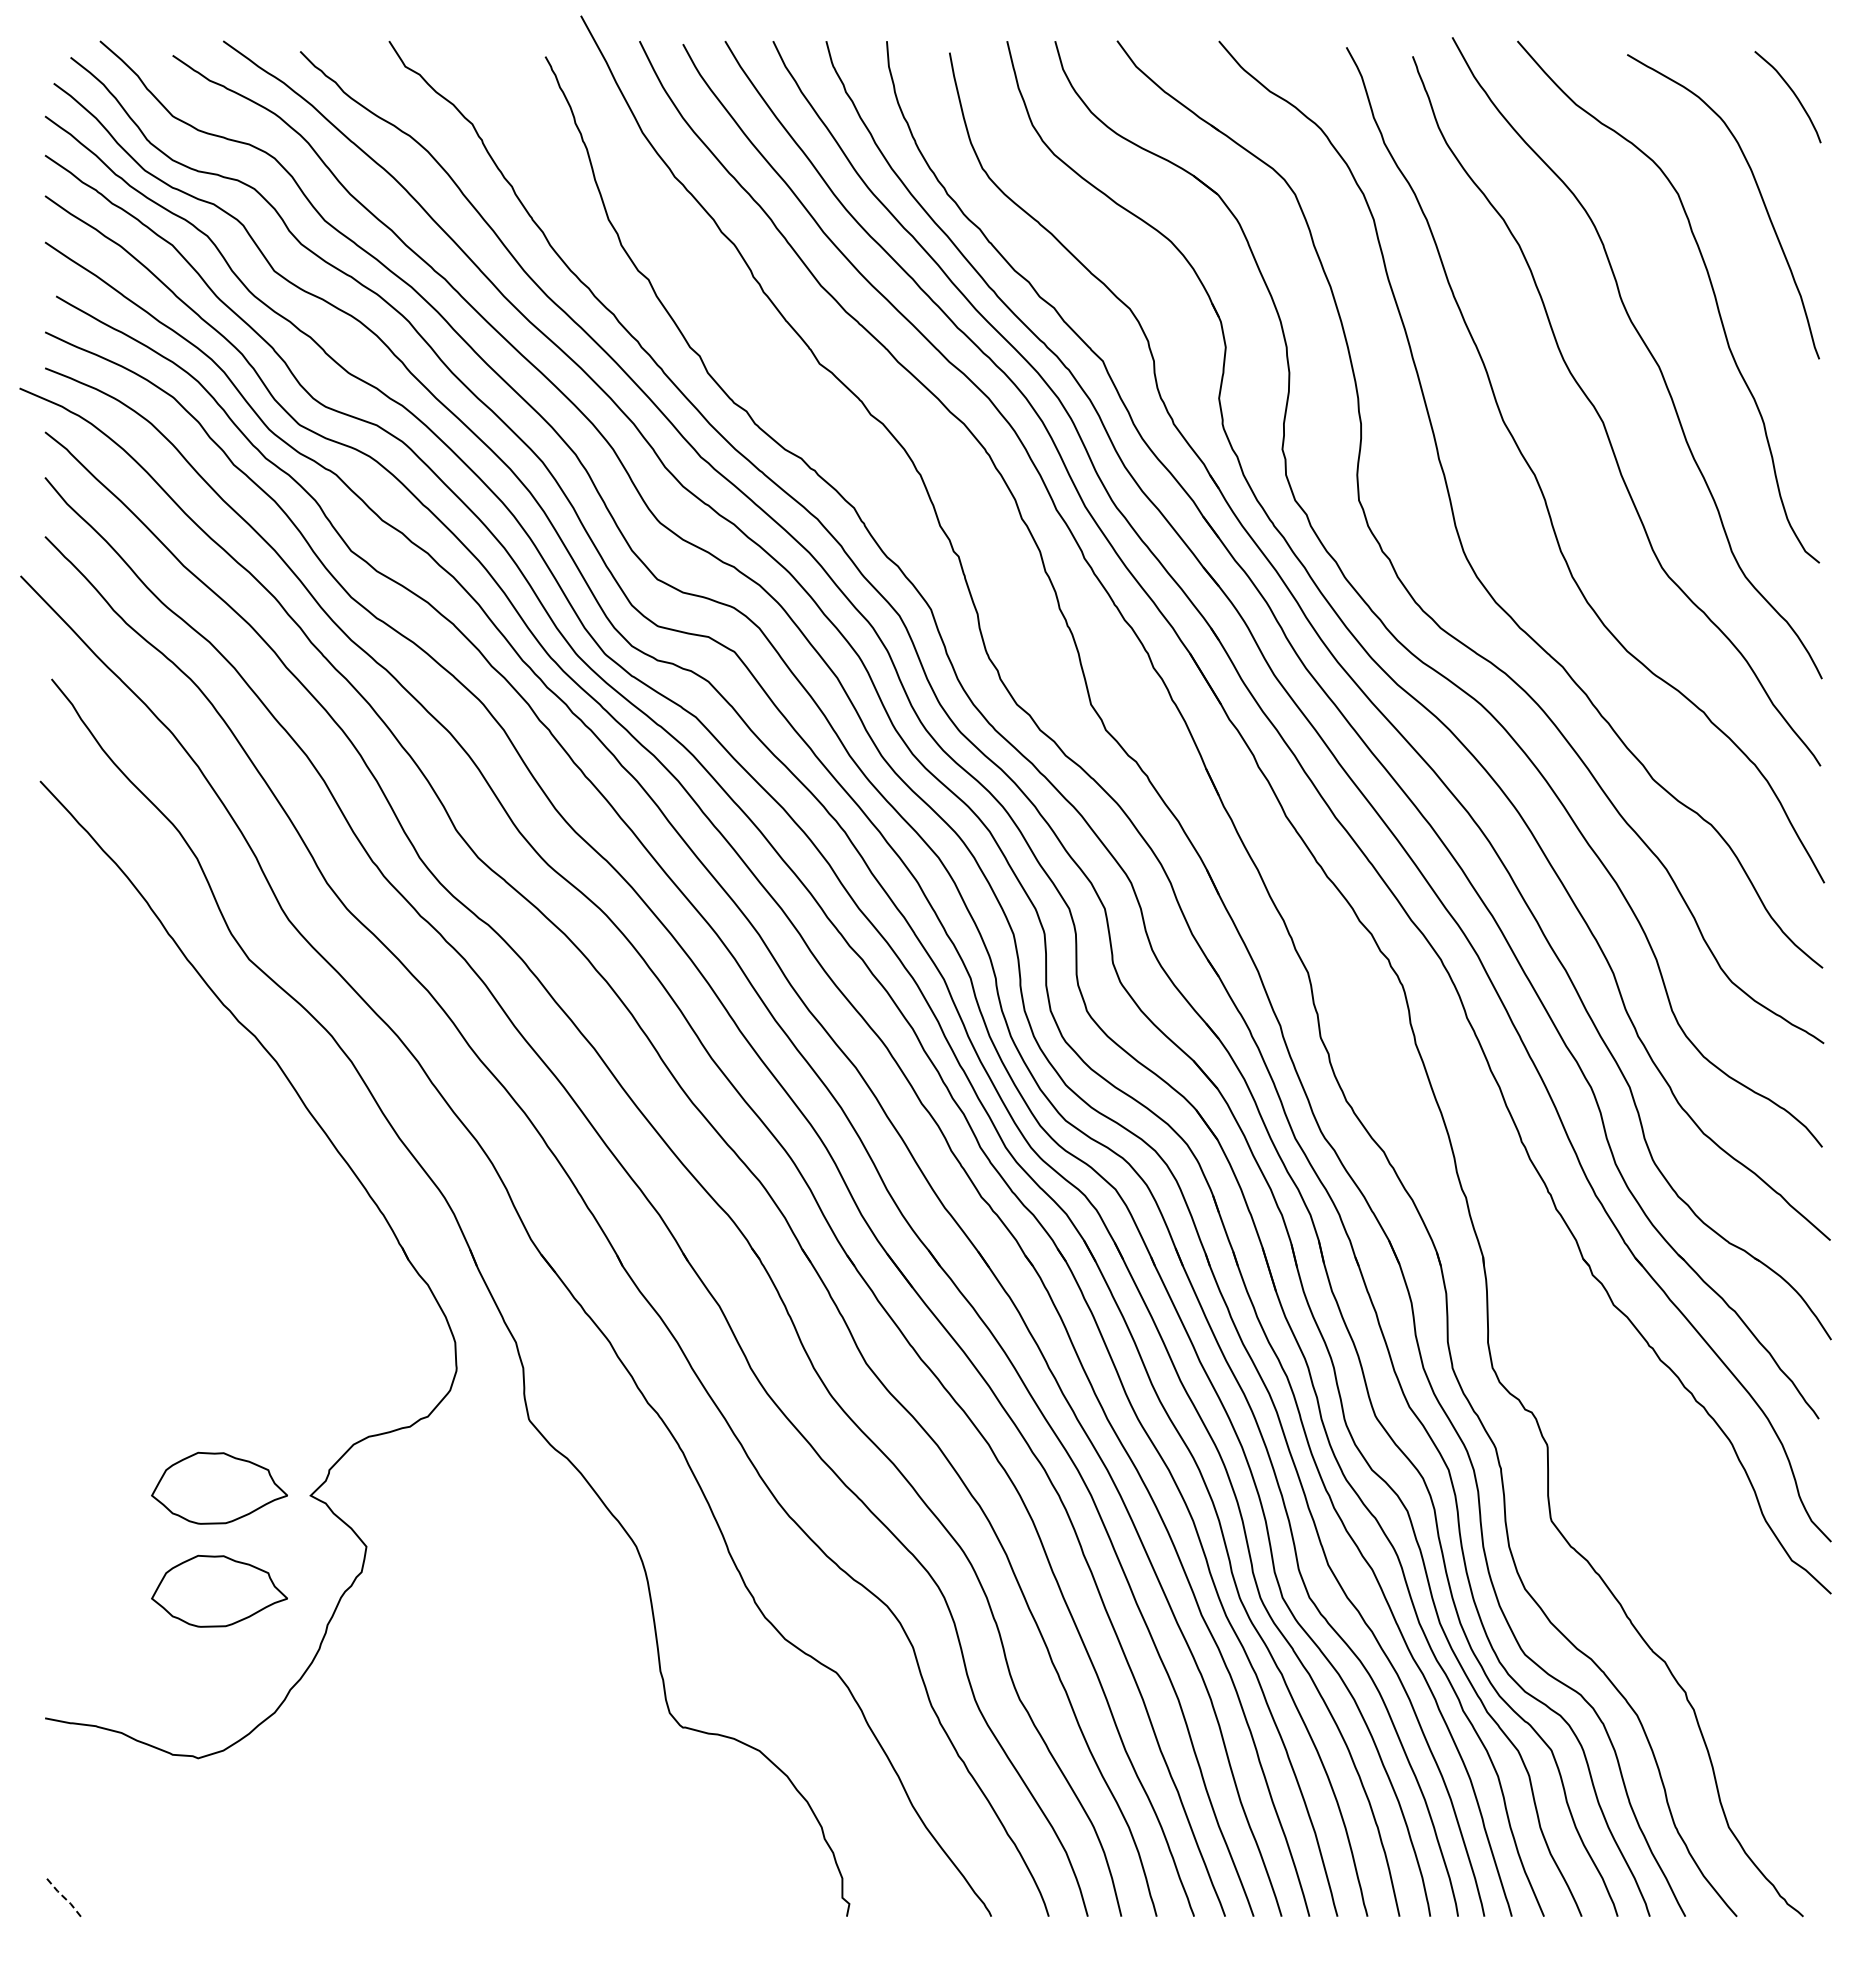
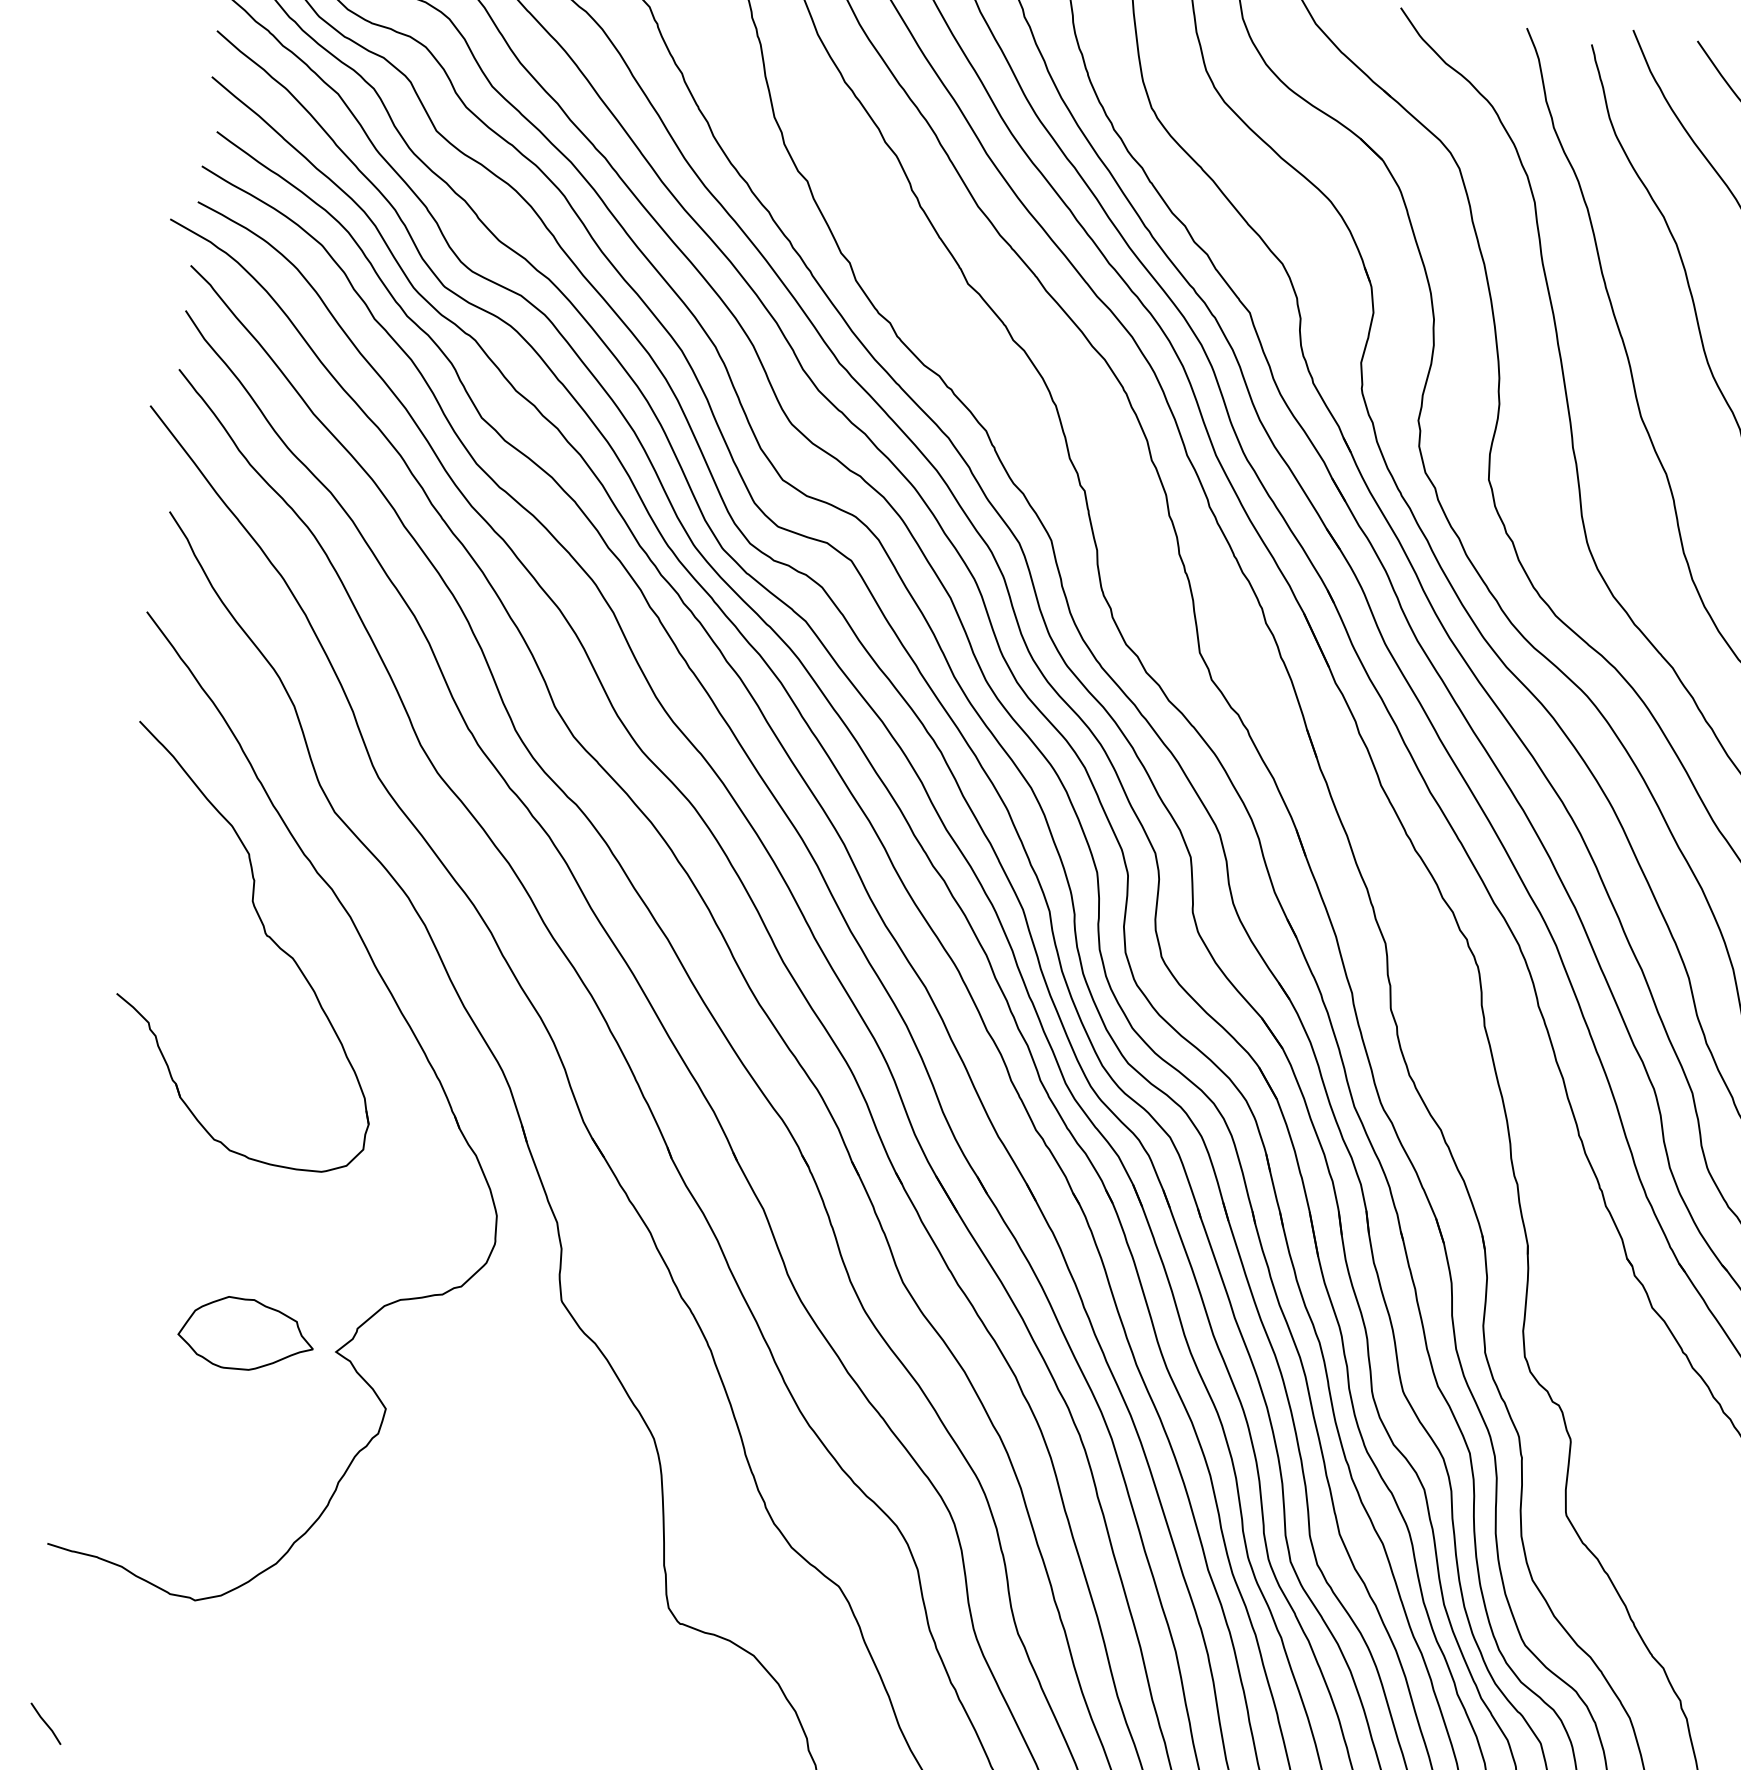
part: (195, 1090) -> (266, 936), added
part: (219, 1590) -> (234, 1436), removed
line: (63, 1897) -> (45, 1723), dashed -> solid

